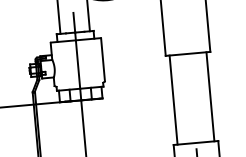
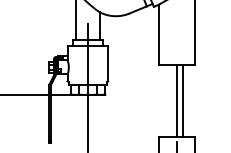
line: (210, 97) -> (177, 101), moved
line: (173, 100) -> (183, 101), moved

